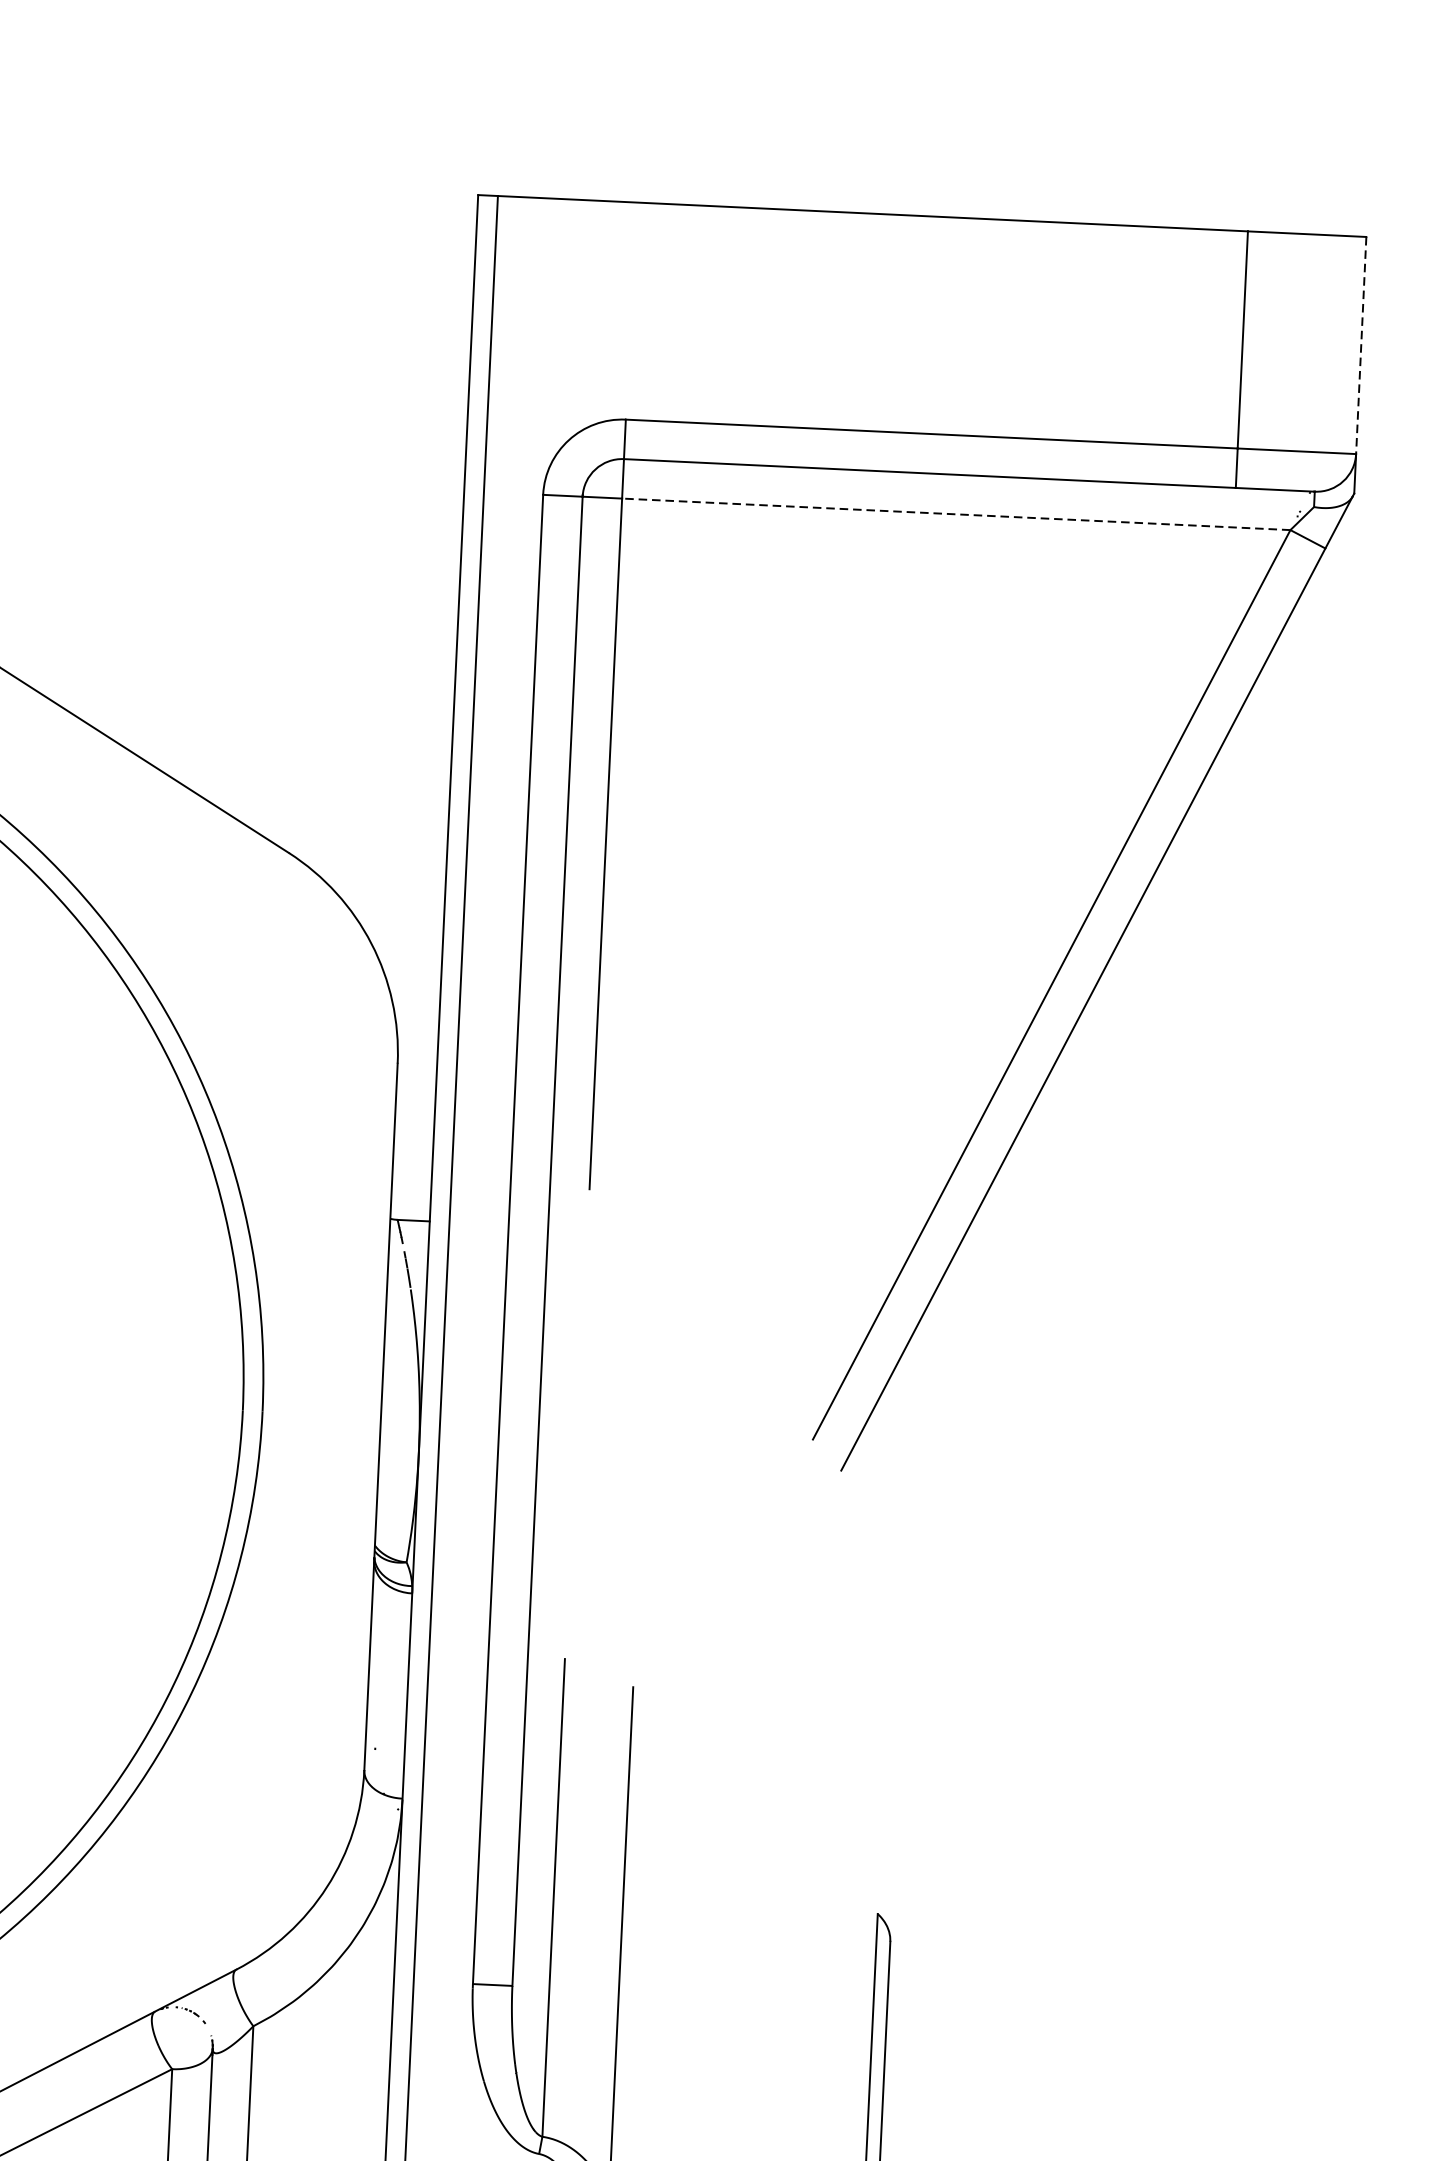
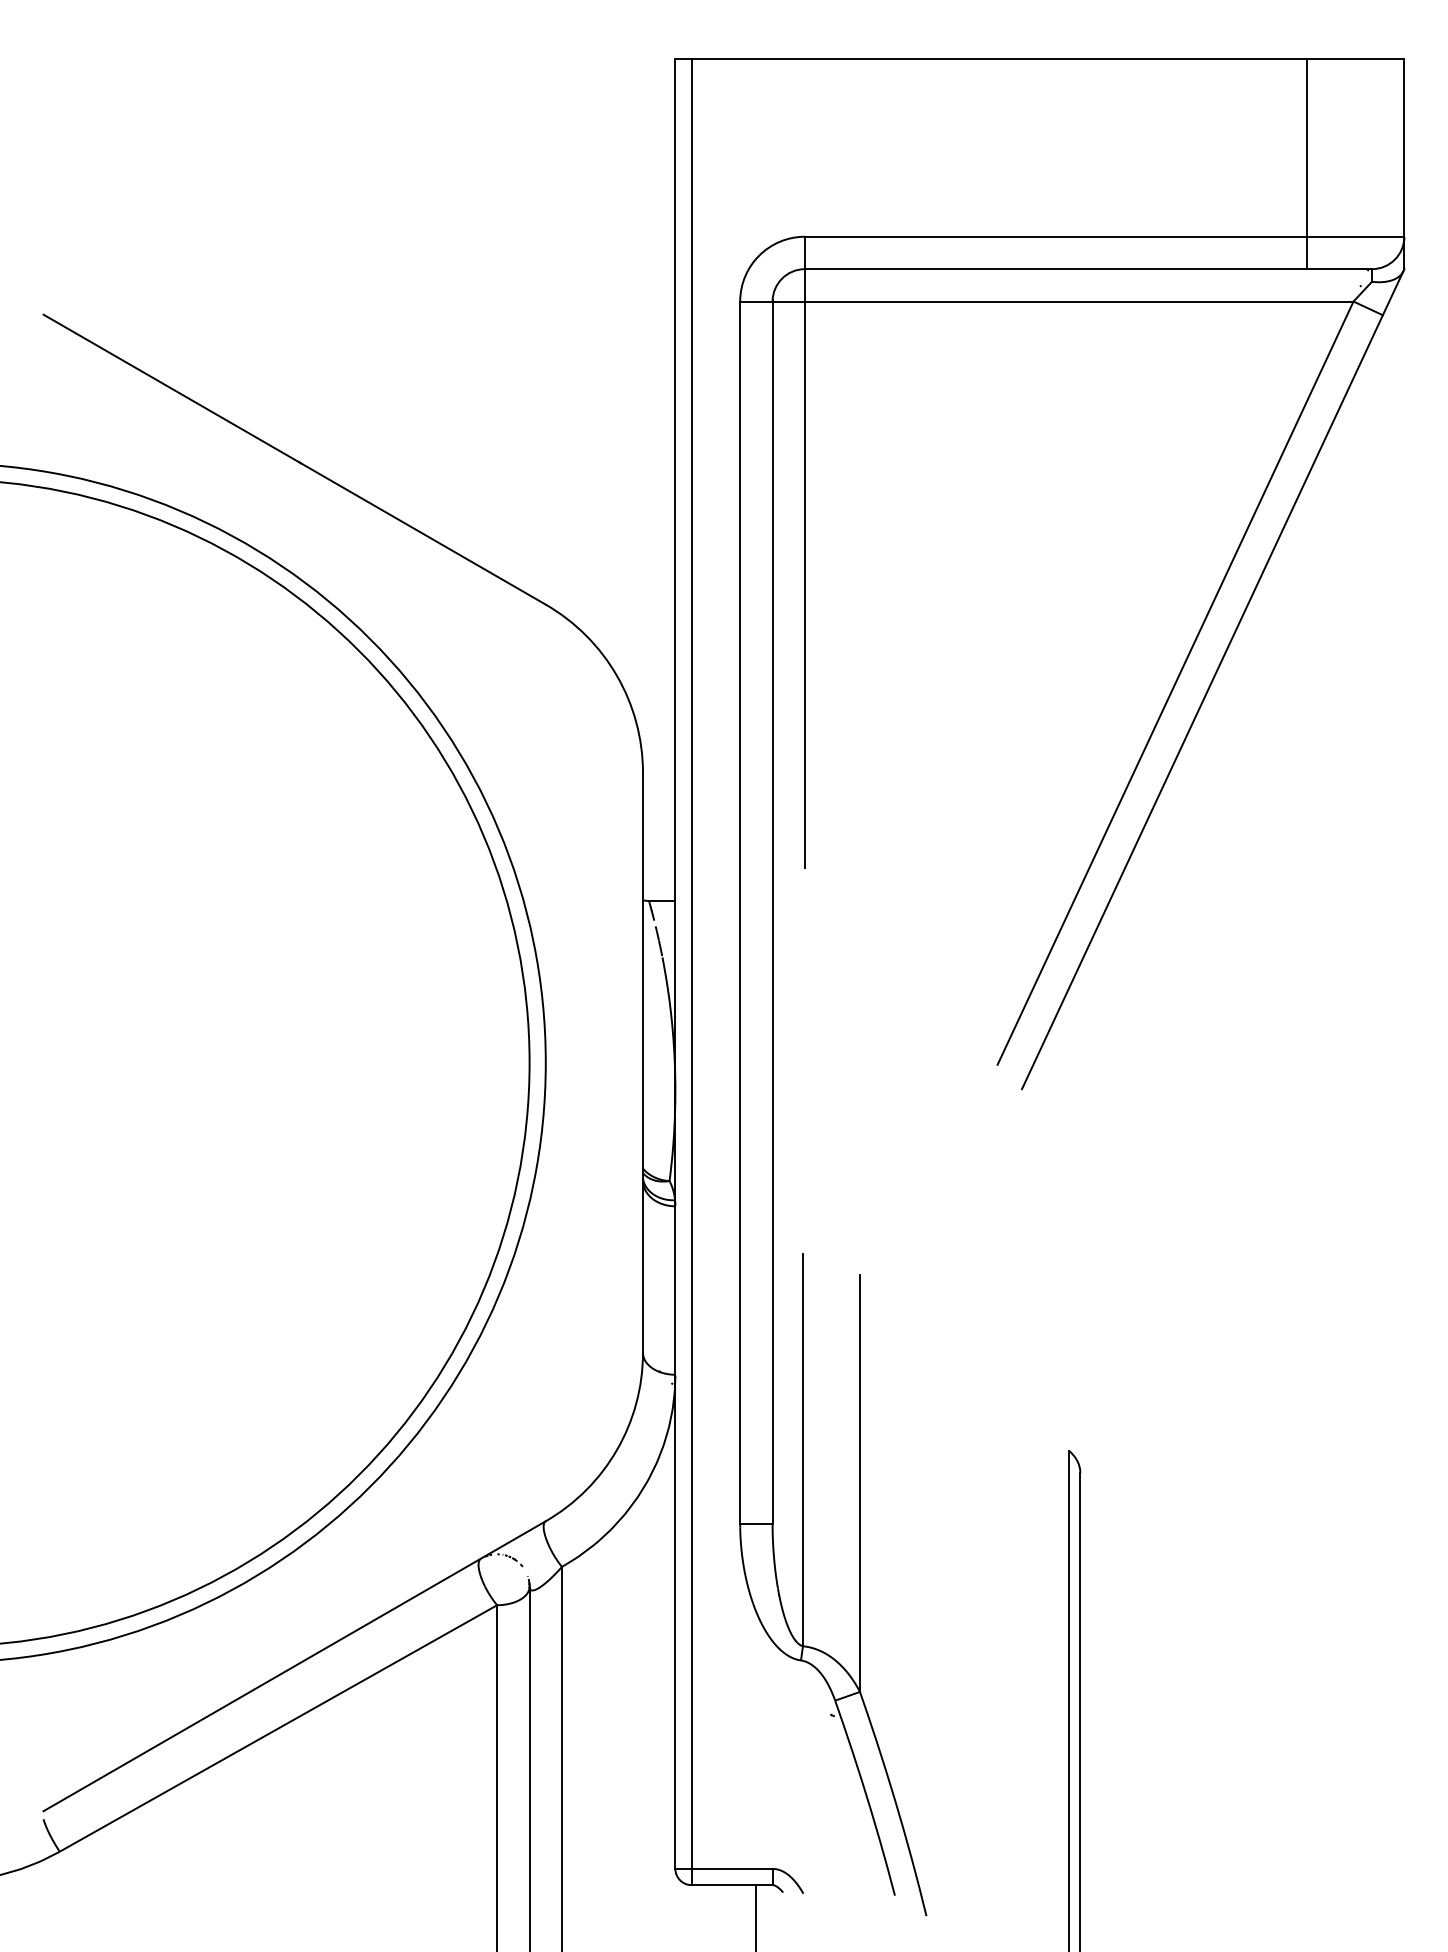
line: (1361, 346) -> (1404, 148), dashed -> solid
line: (955, 514) -> (1078, 301), dashed -> solid

